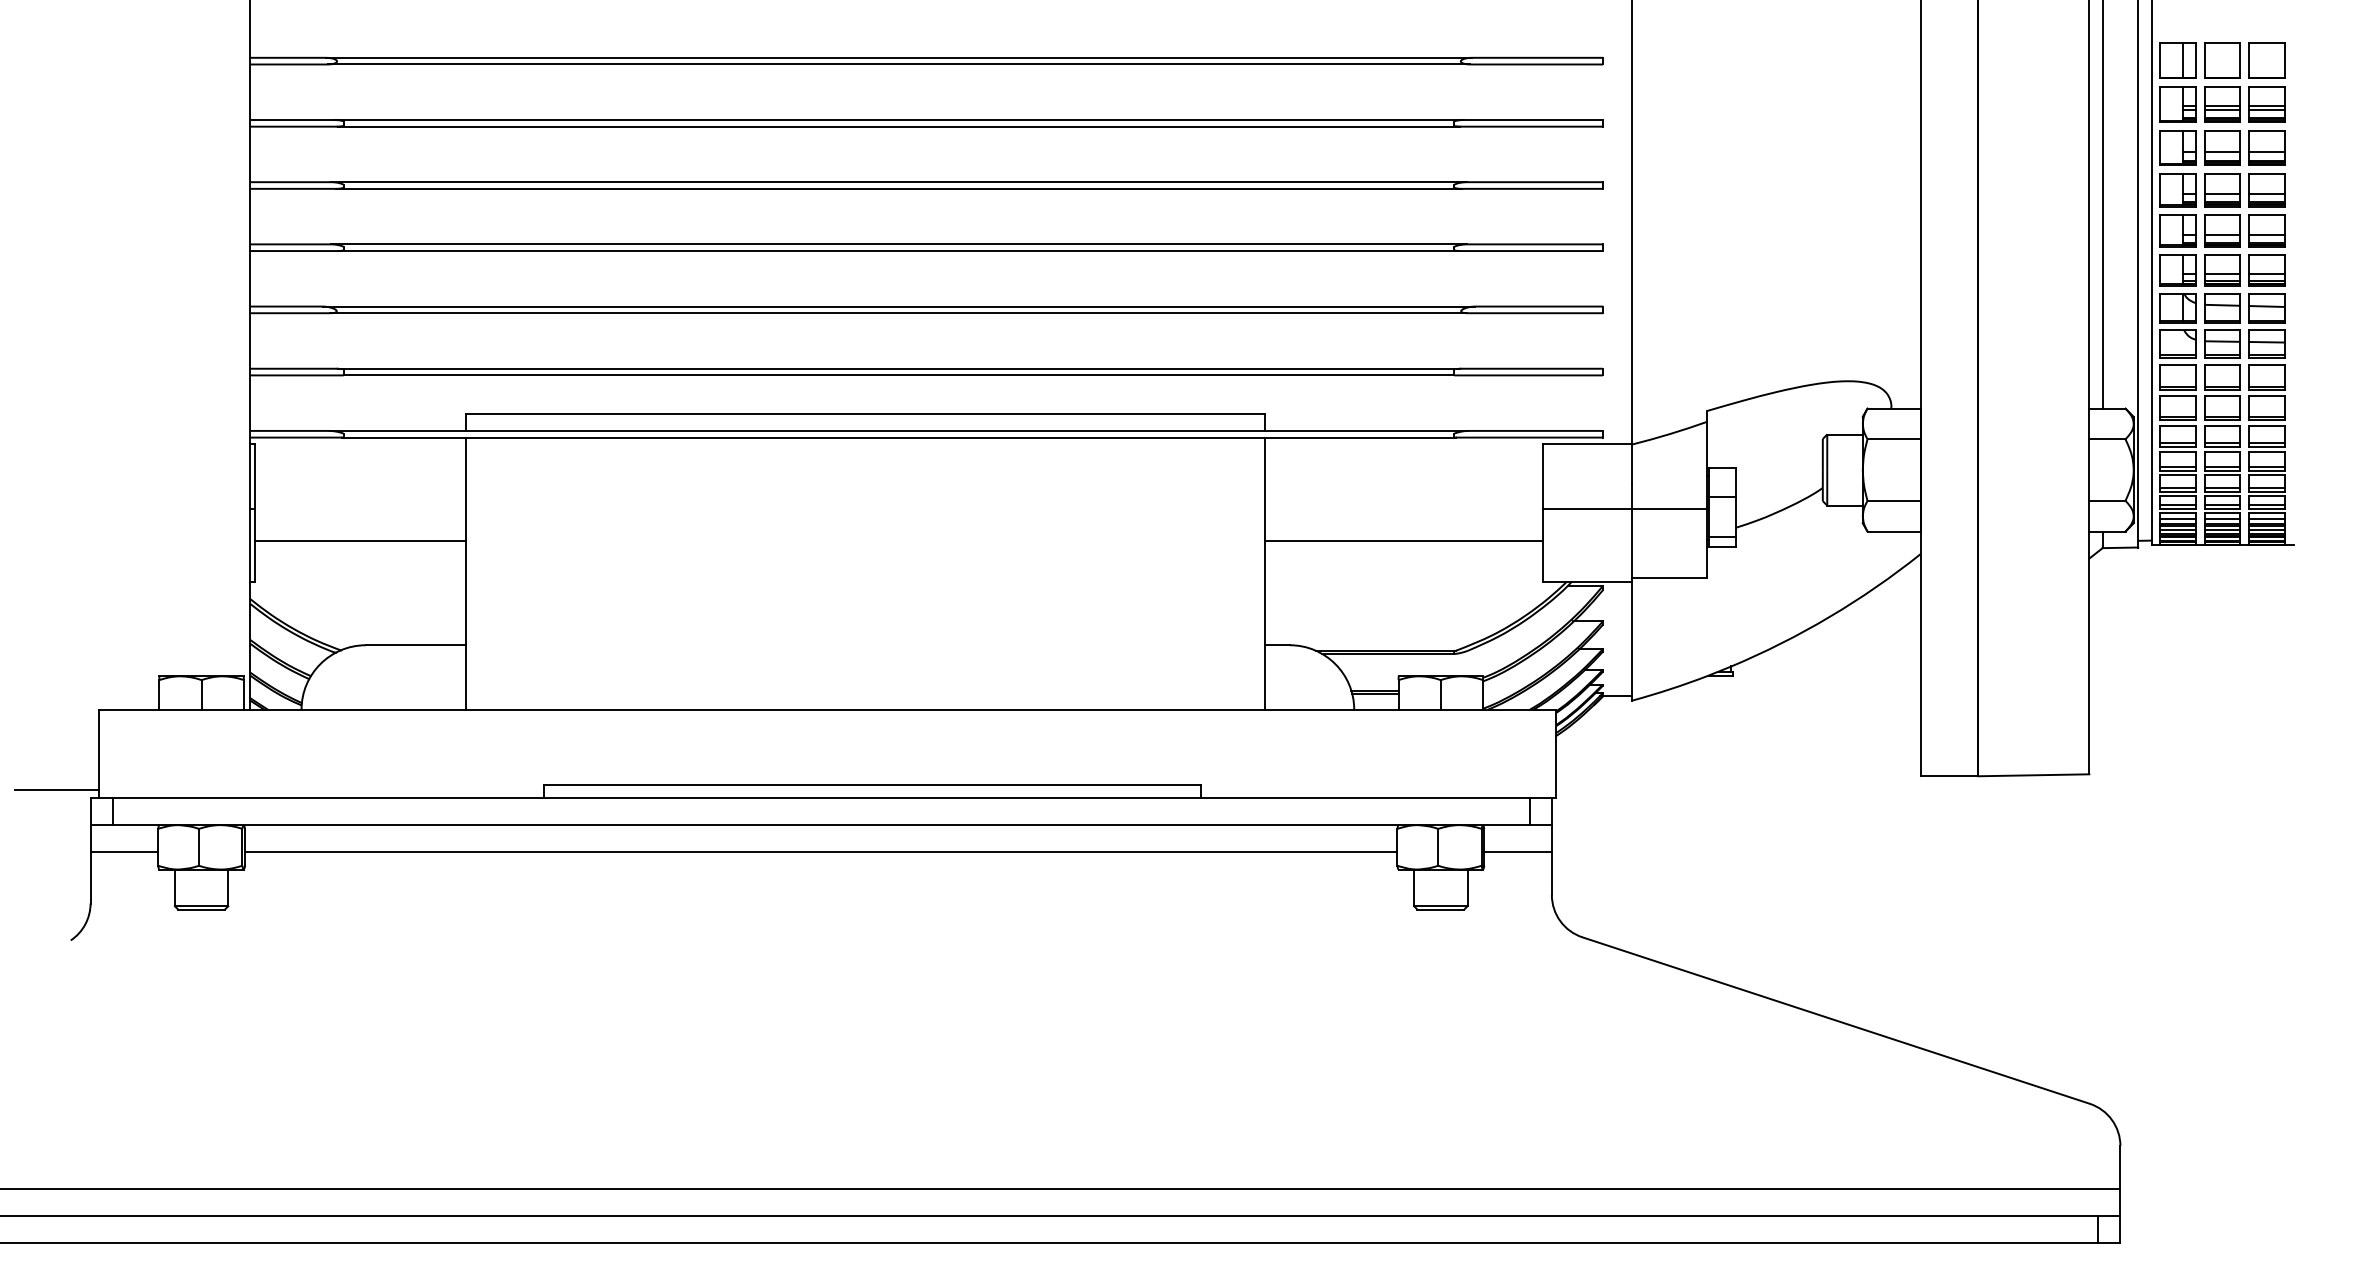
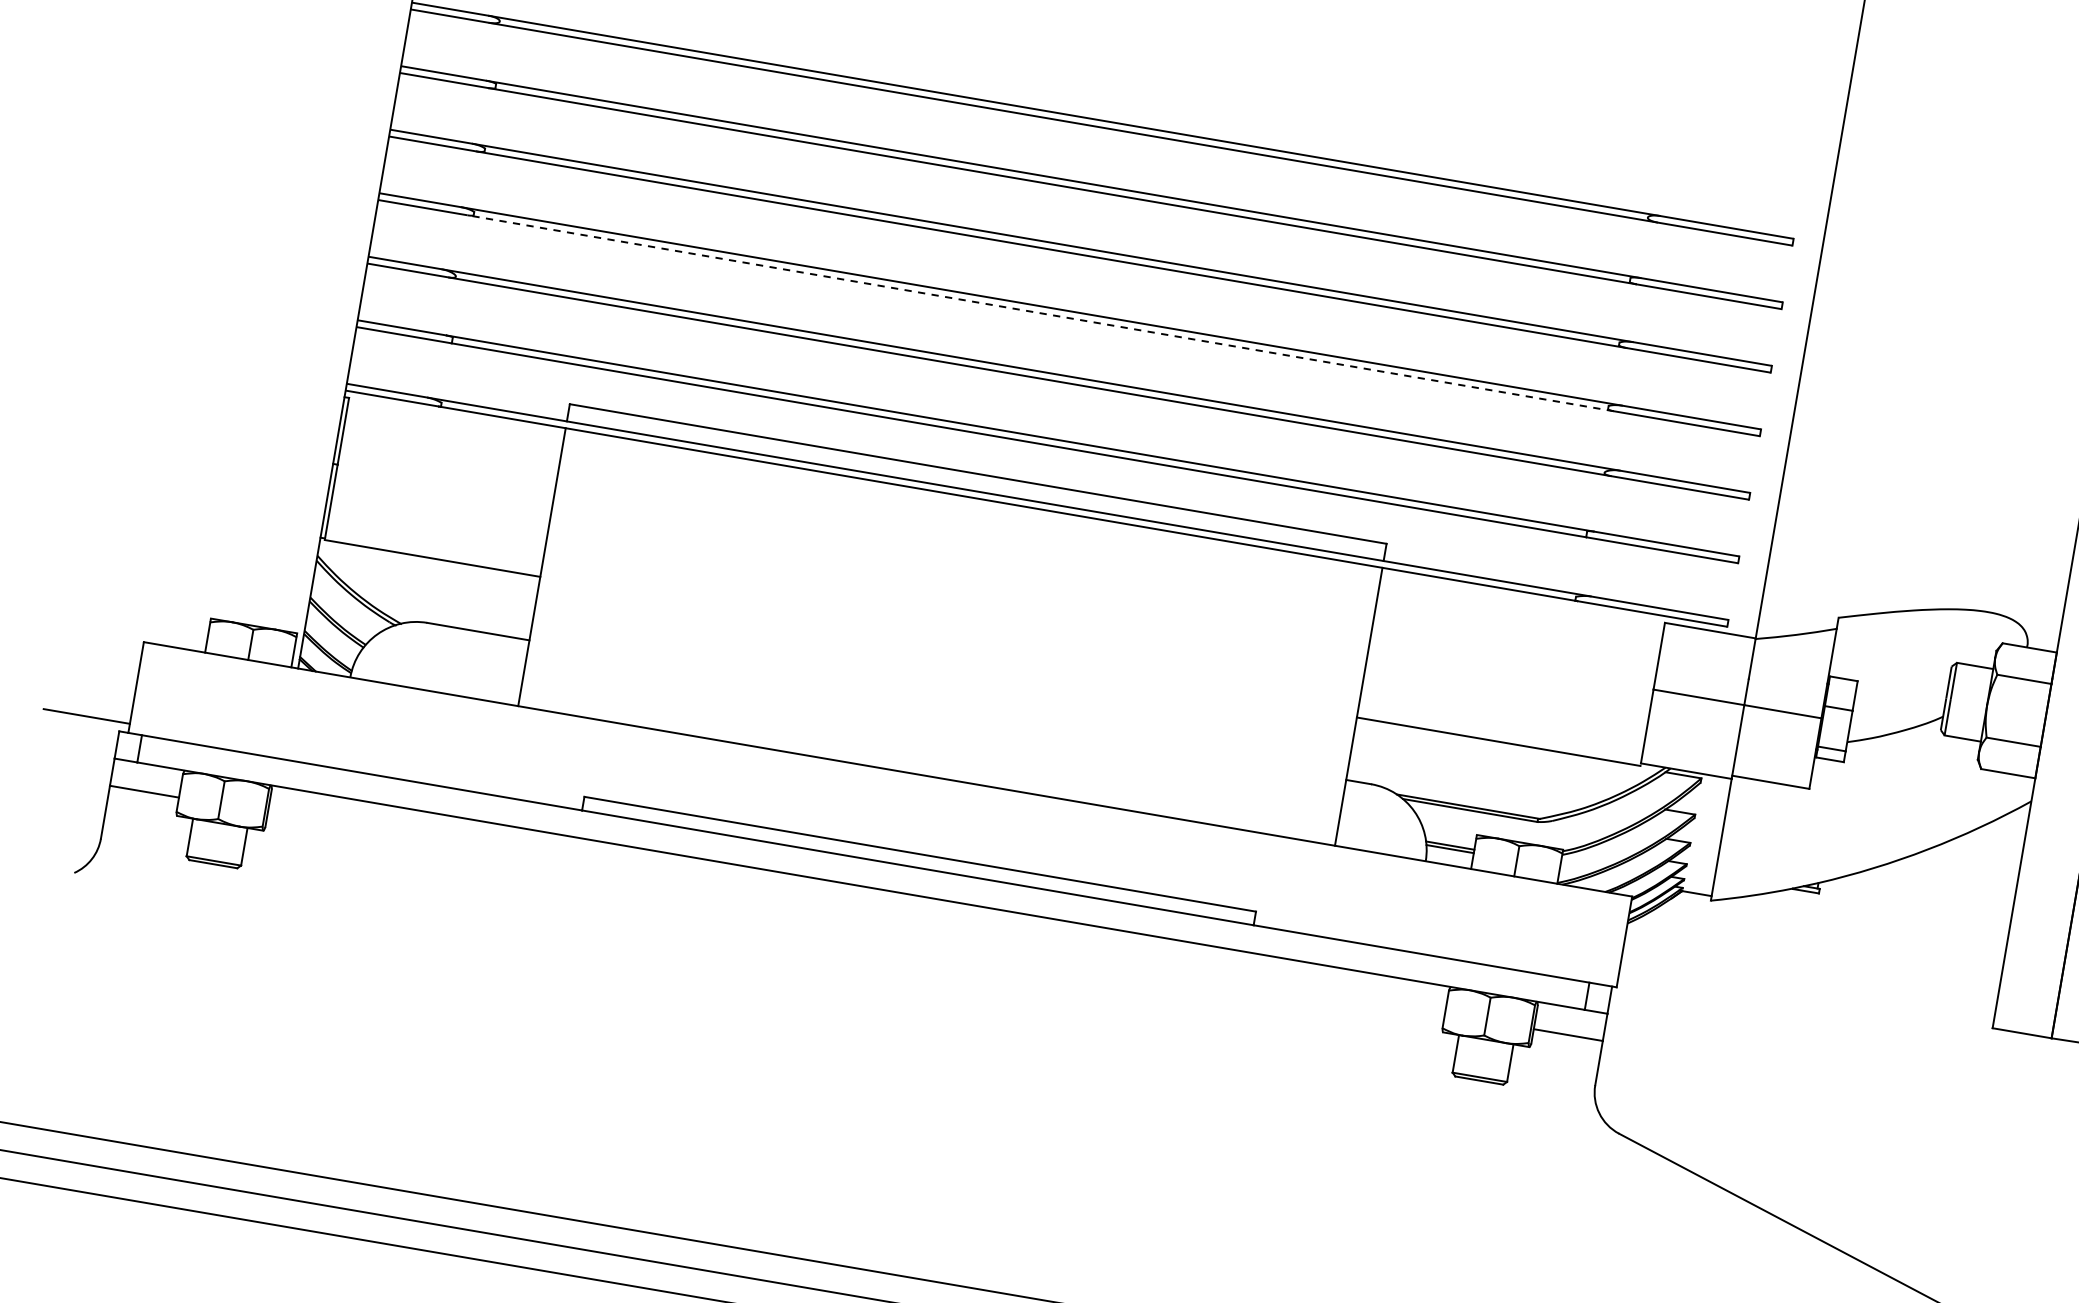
line: (898, 251) -> (1040, 313), solid -> dashed
line: (359, 541) -> (431, 558), moved
line: (1404, 541) -> (1498, 742), moved
line: (821, 851) -> (856, 913), removed

